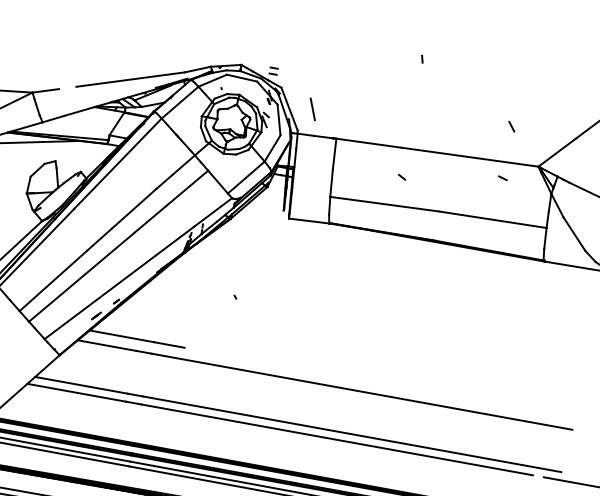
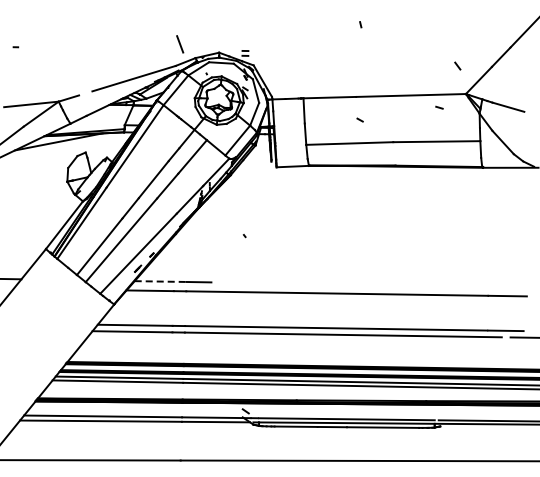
line: (313, 109) -> (180, 44), moved
line: (511, 125) -> (457, 65), moved
line: (121, 336) -> (160, 281), solid -> dashed

